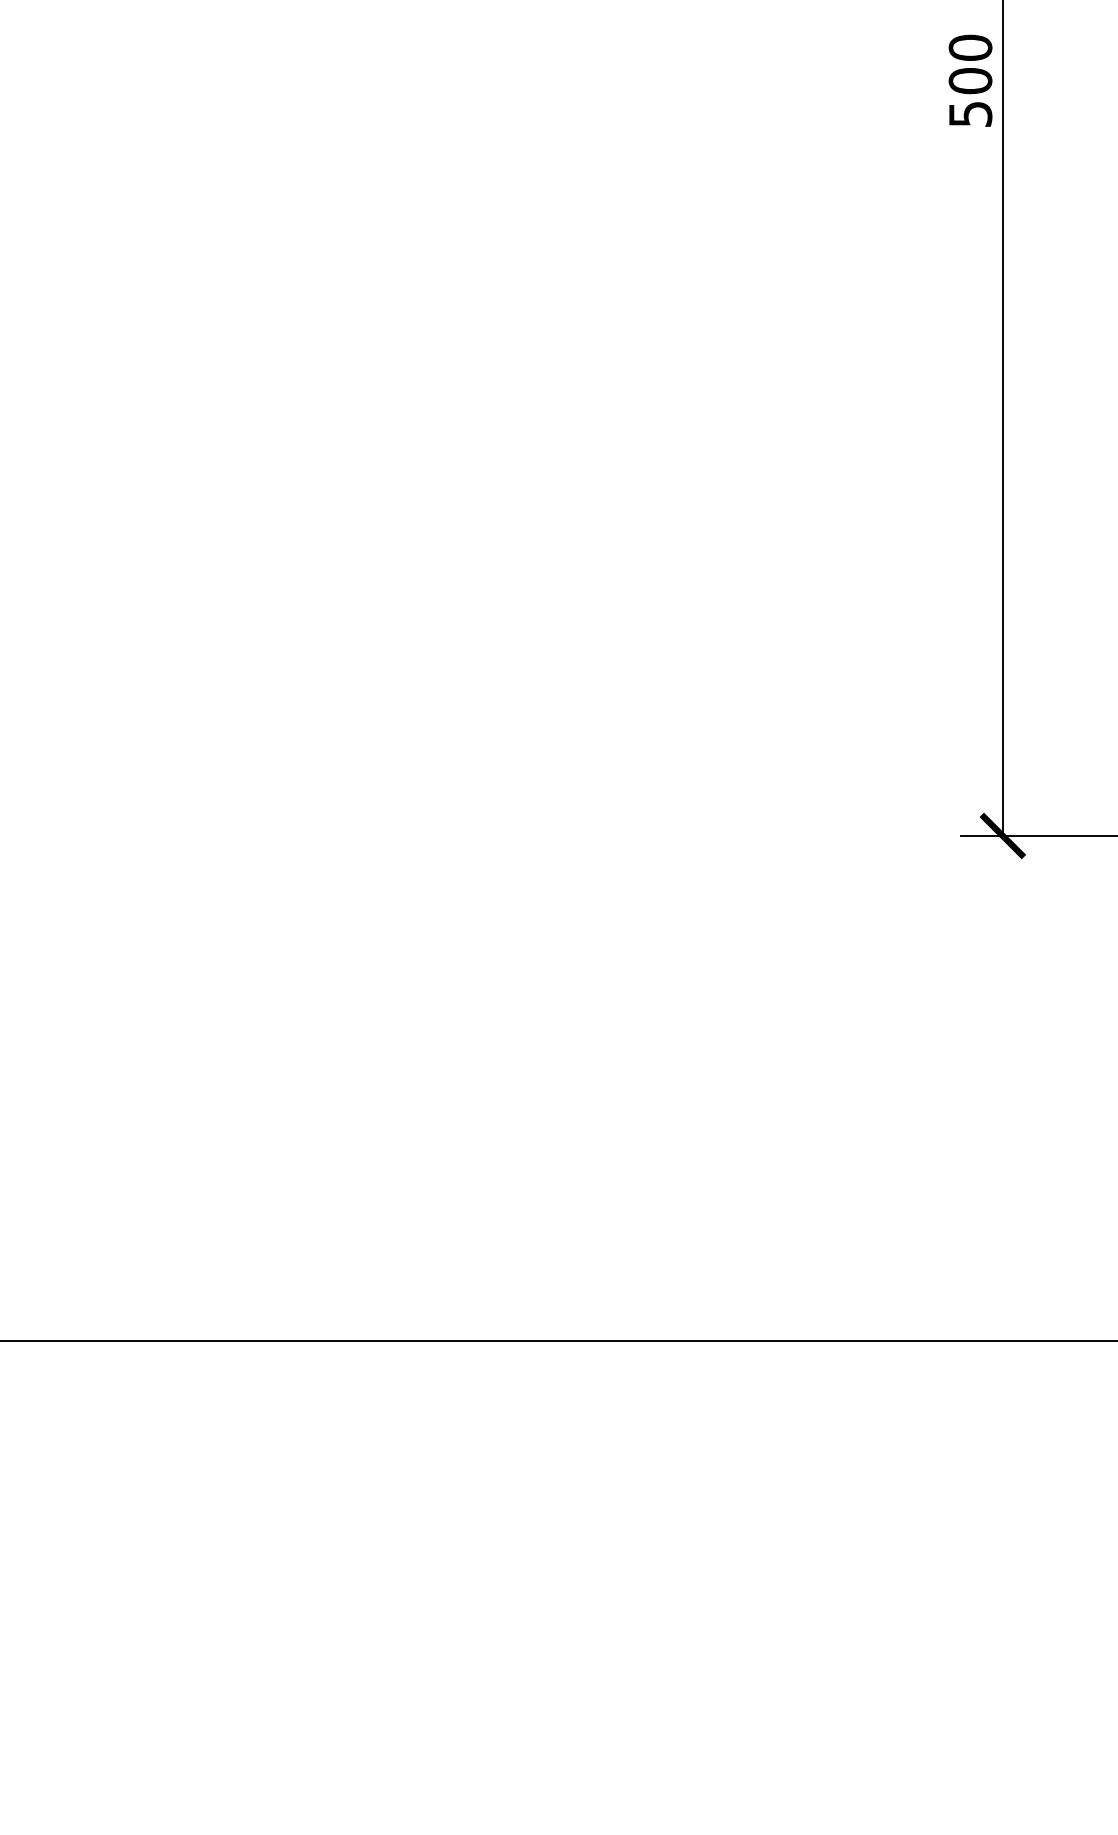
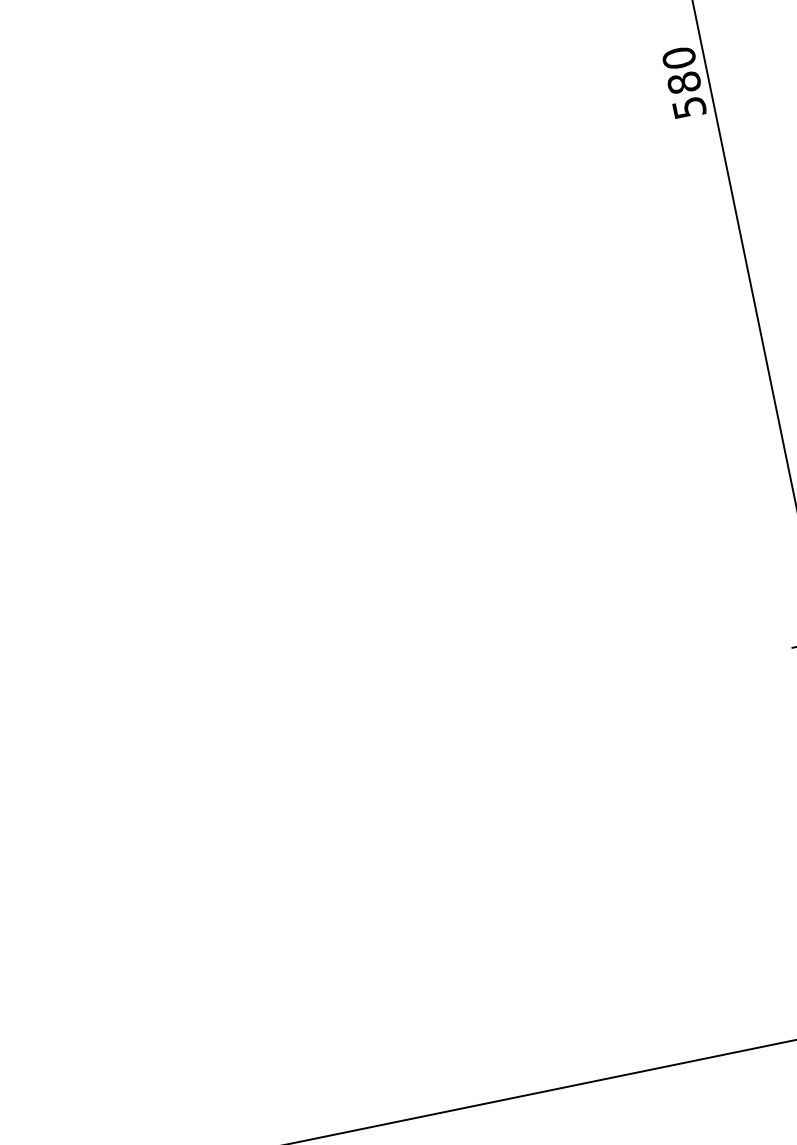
text: (970, 81) -> (684, 83), 500 -> 580

